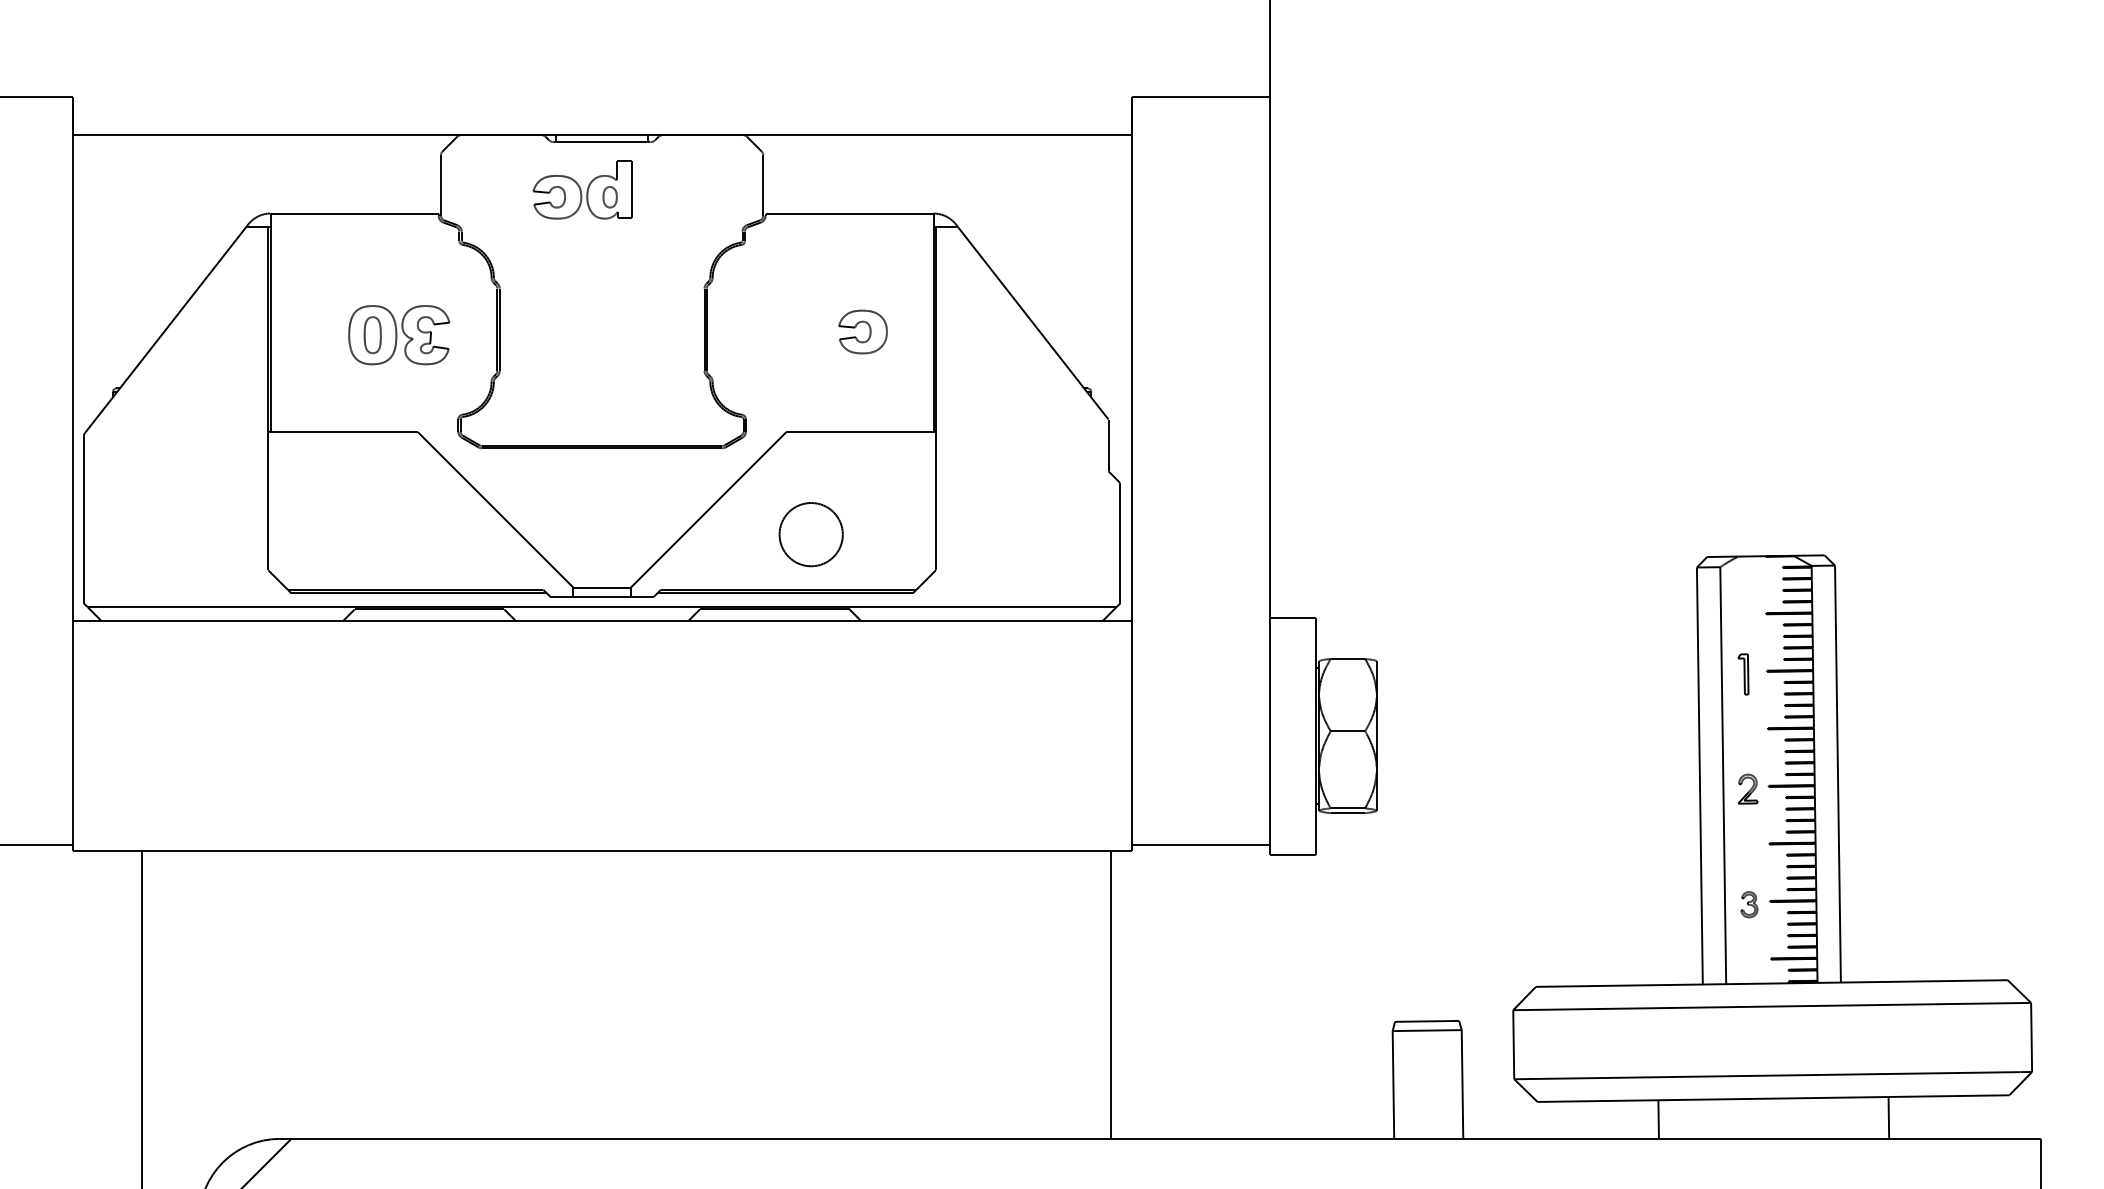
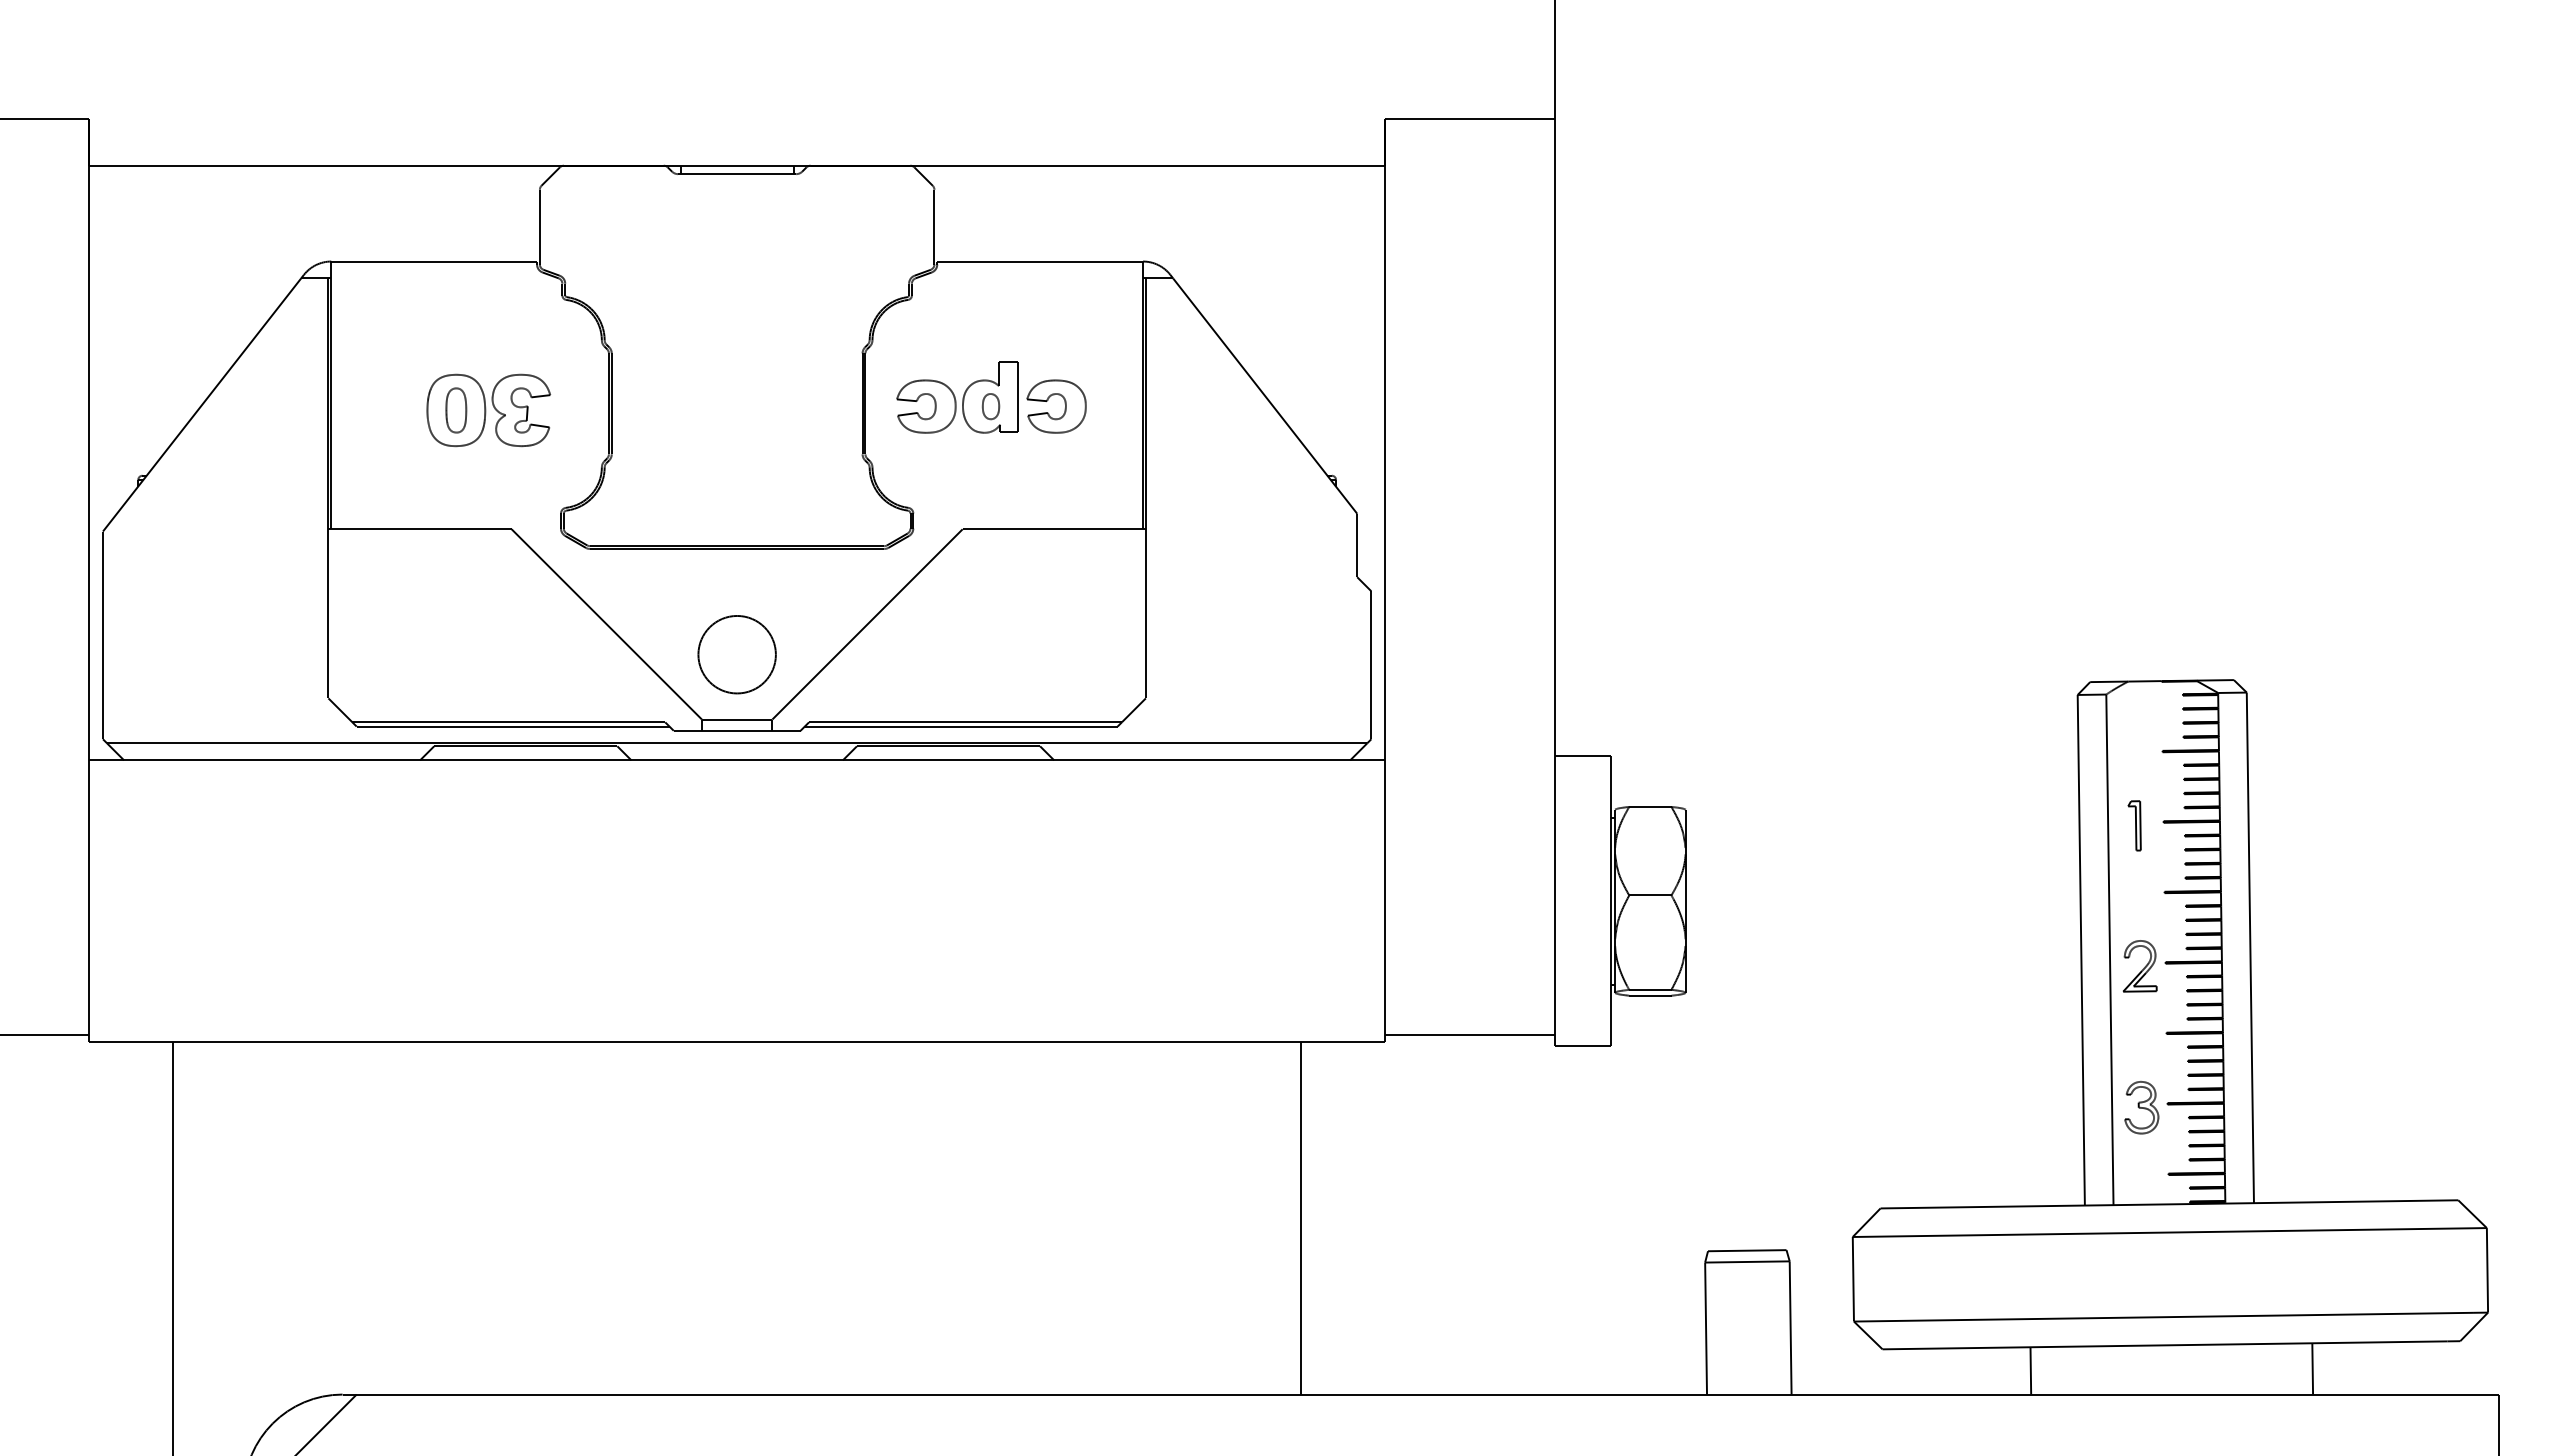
part: (582, 189) -> (957, 397), moved
circle: (810, 534) -> (736, 654), moved
part: (1747, 789) -> (2139, 966), size x1.43
part: (1749, 904) -> (2141, 1107), size x1.67
line: (1110, 995) -> (1300, 1218), moved

